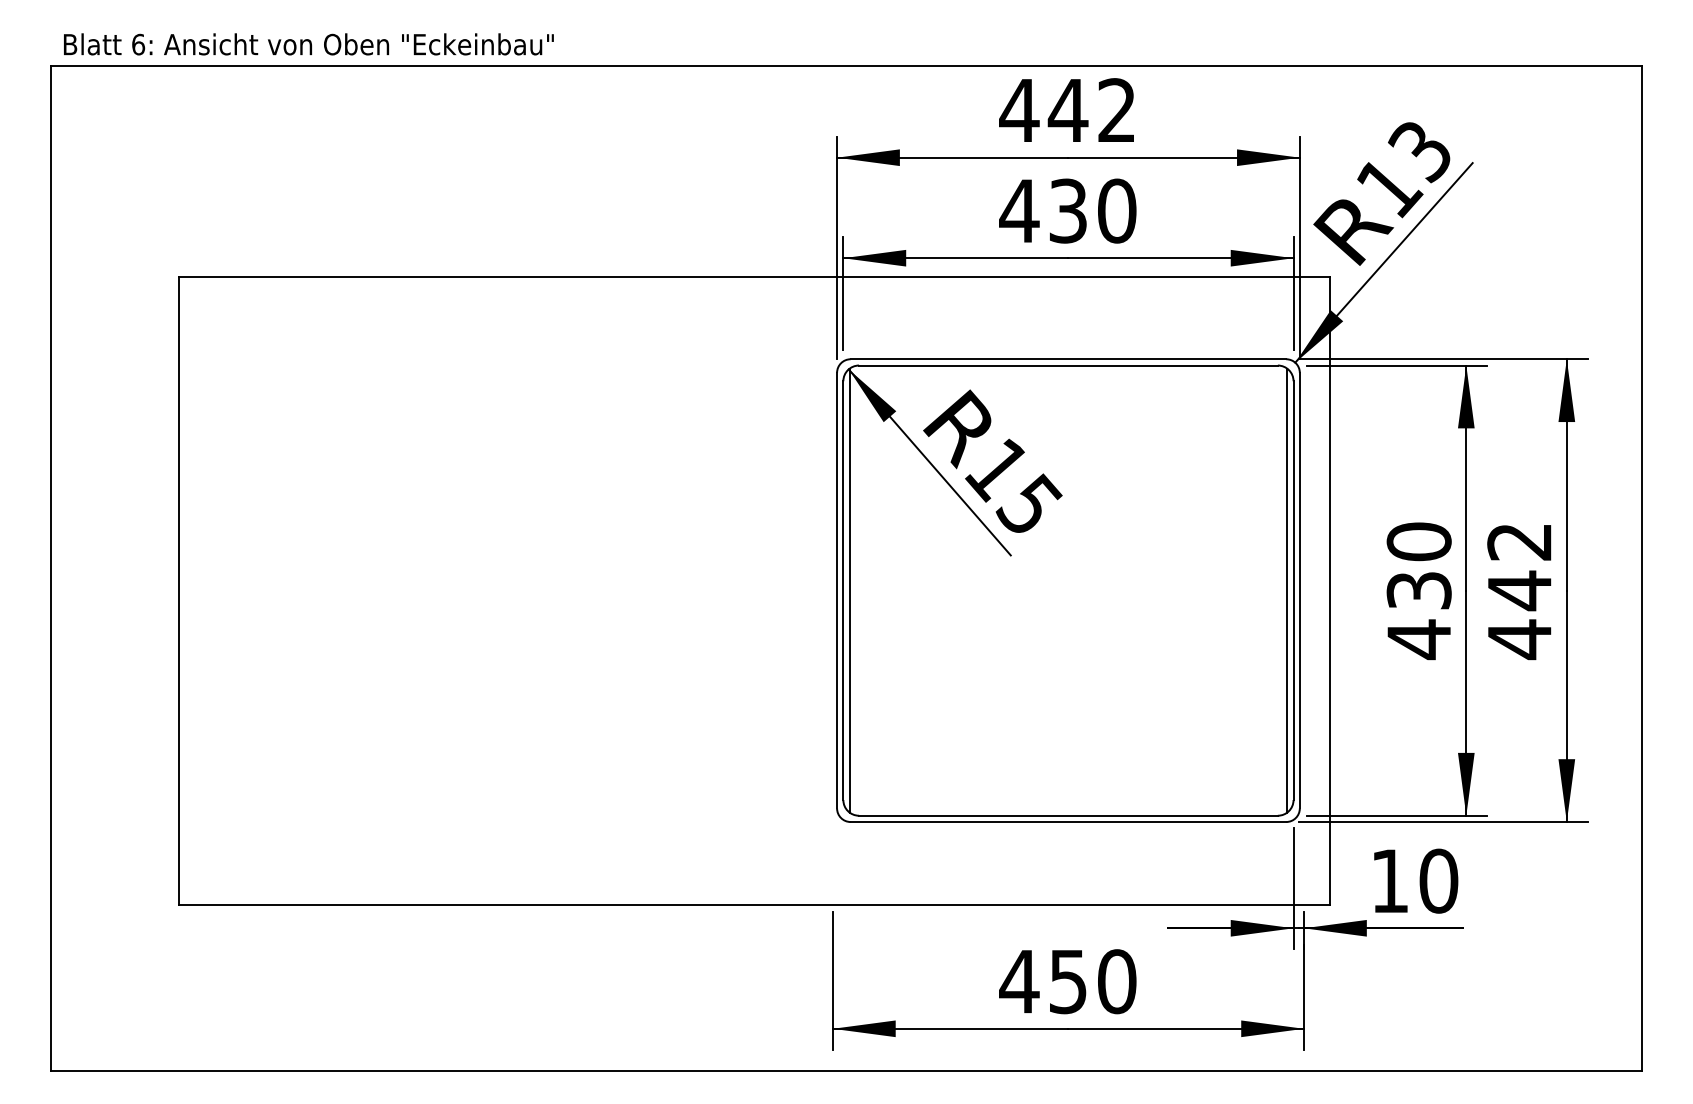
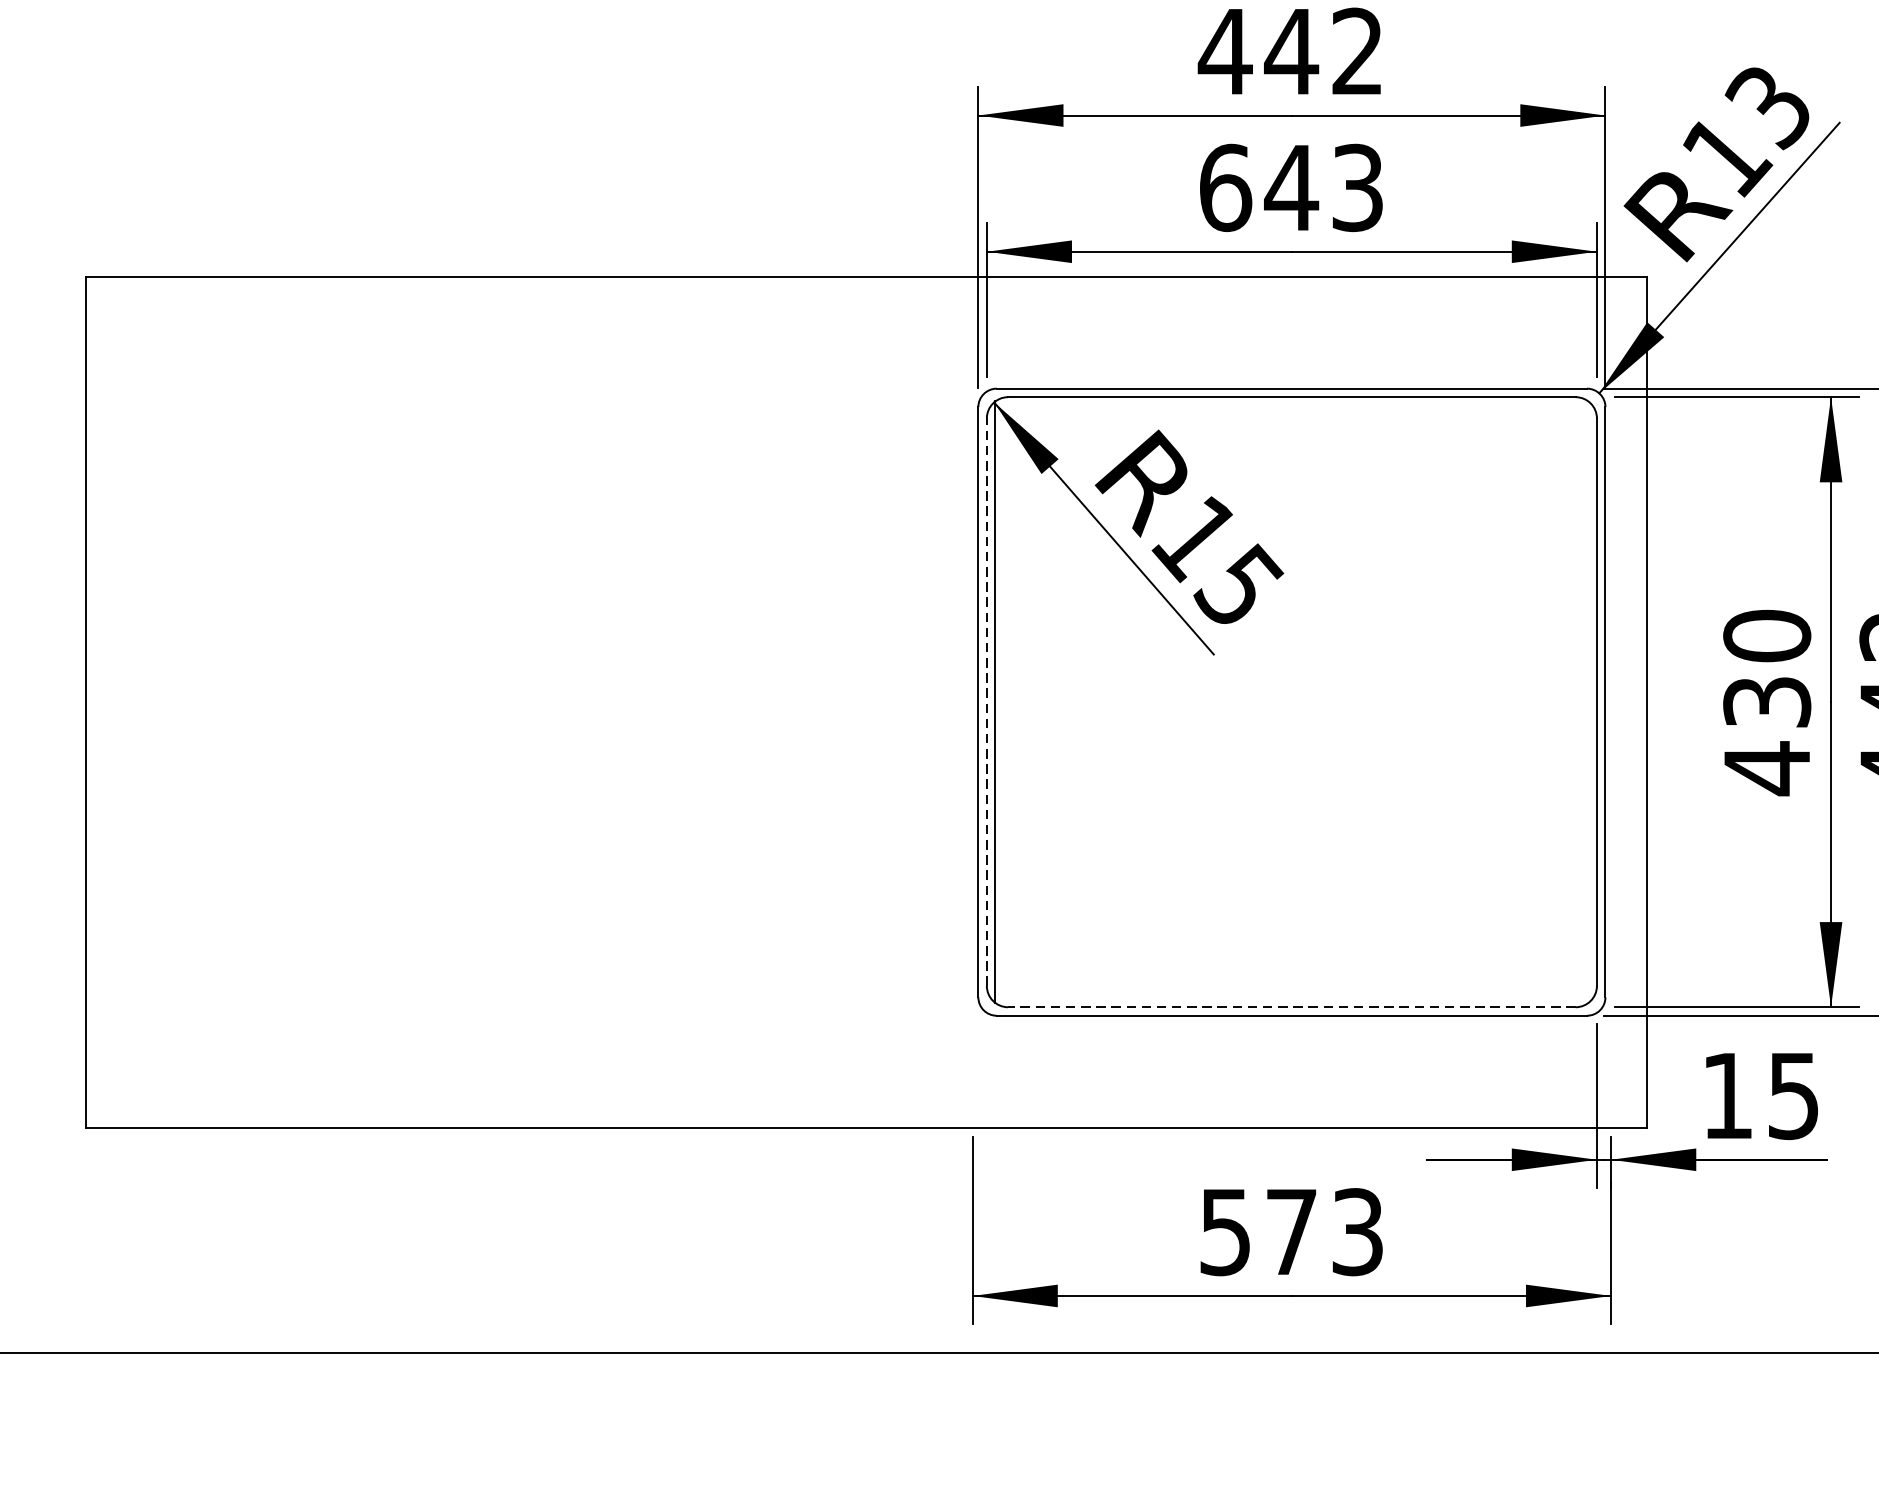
text: (1067, 210) -> (1290, 187), 430 -> 643
line: (843, 590) -> (987, 702), solid -> dashed
line: (1287, 590) -> (1588, 702), removed
line: (1067, 815) -> (1290, 1006), solid -> dashed
text: (1438, 880) -> (1793, 1095), 10 -> 15
text: (1067, 981) -> (1290, 1231), 450 -> 573

